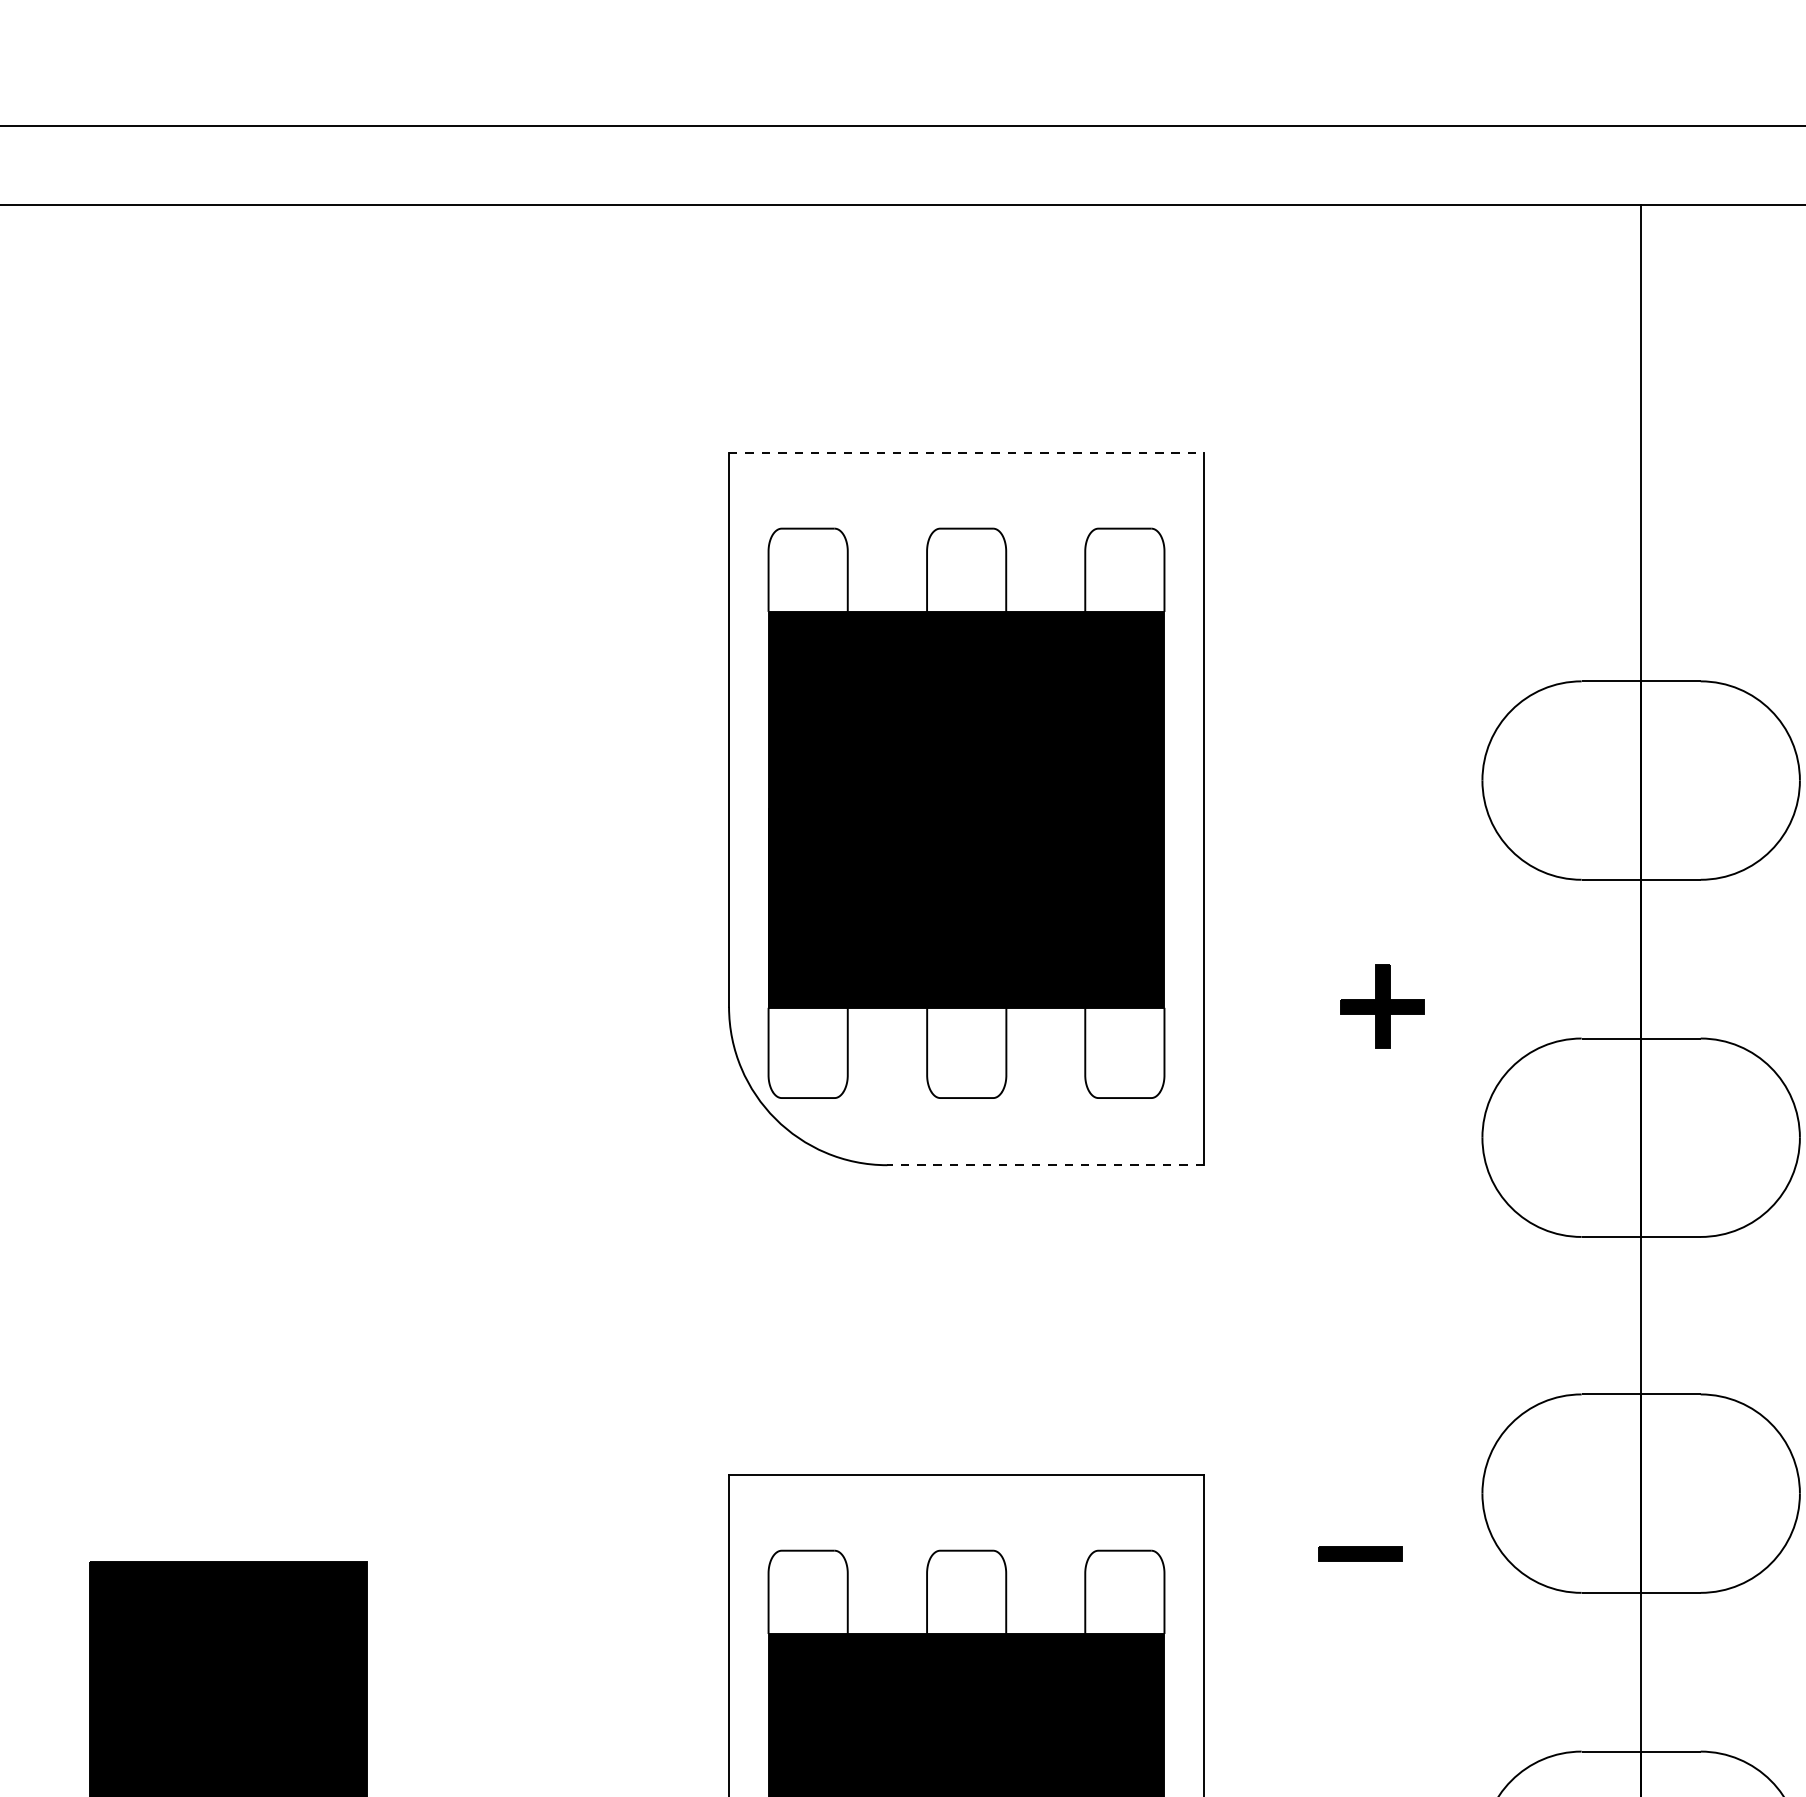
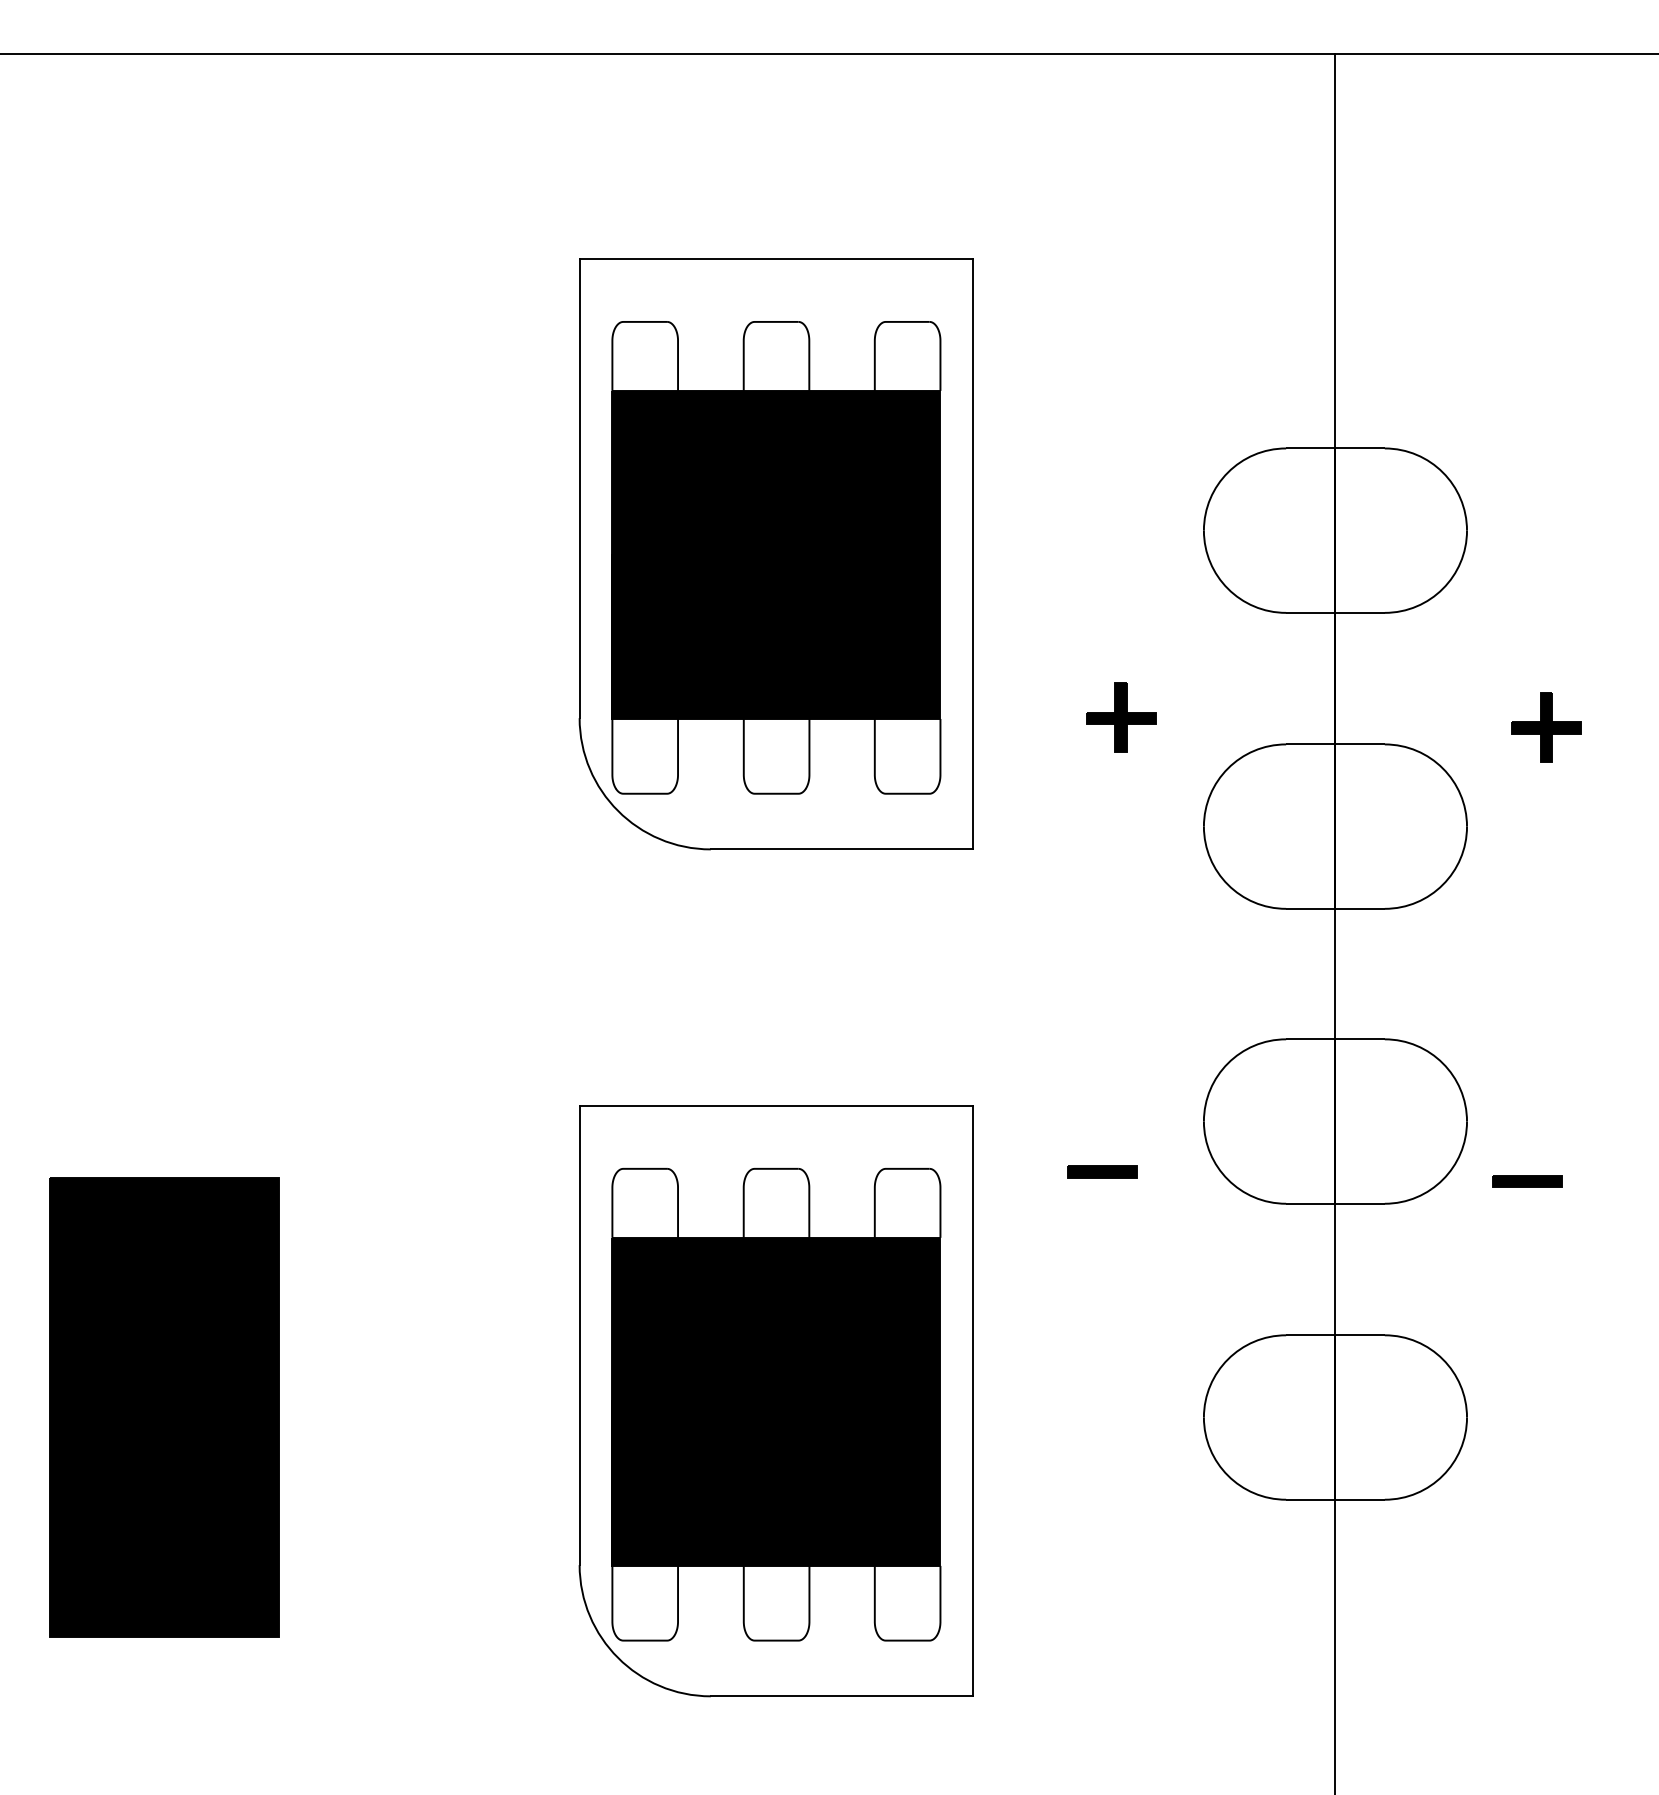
line: (966, 452) -> (776, 258), dashed -> solid
line: (1045, 1165) -> (841, 849), dashed -> solid

